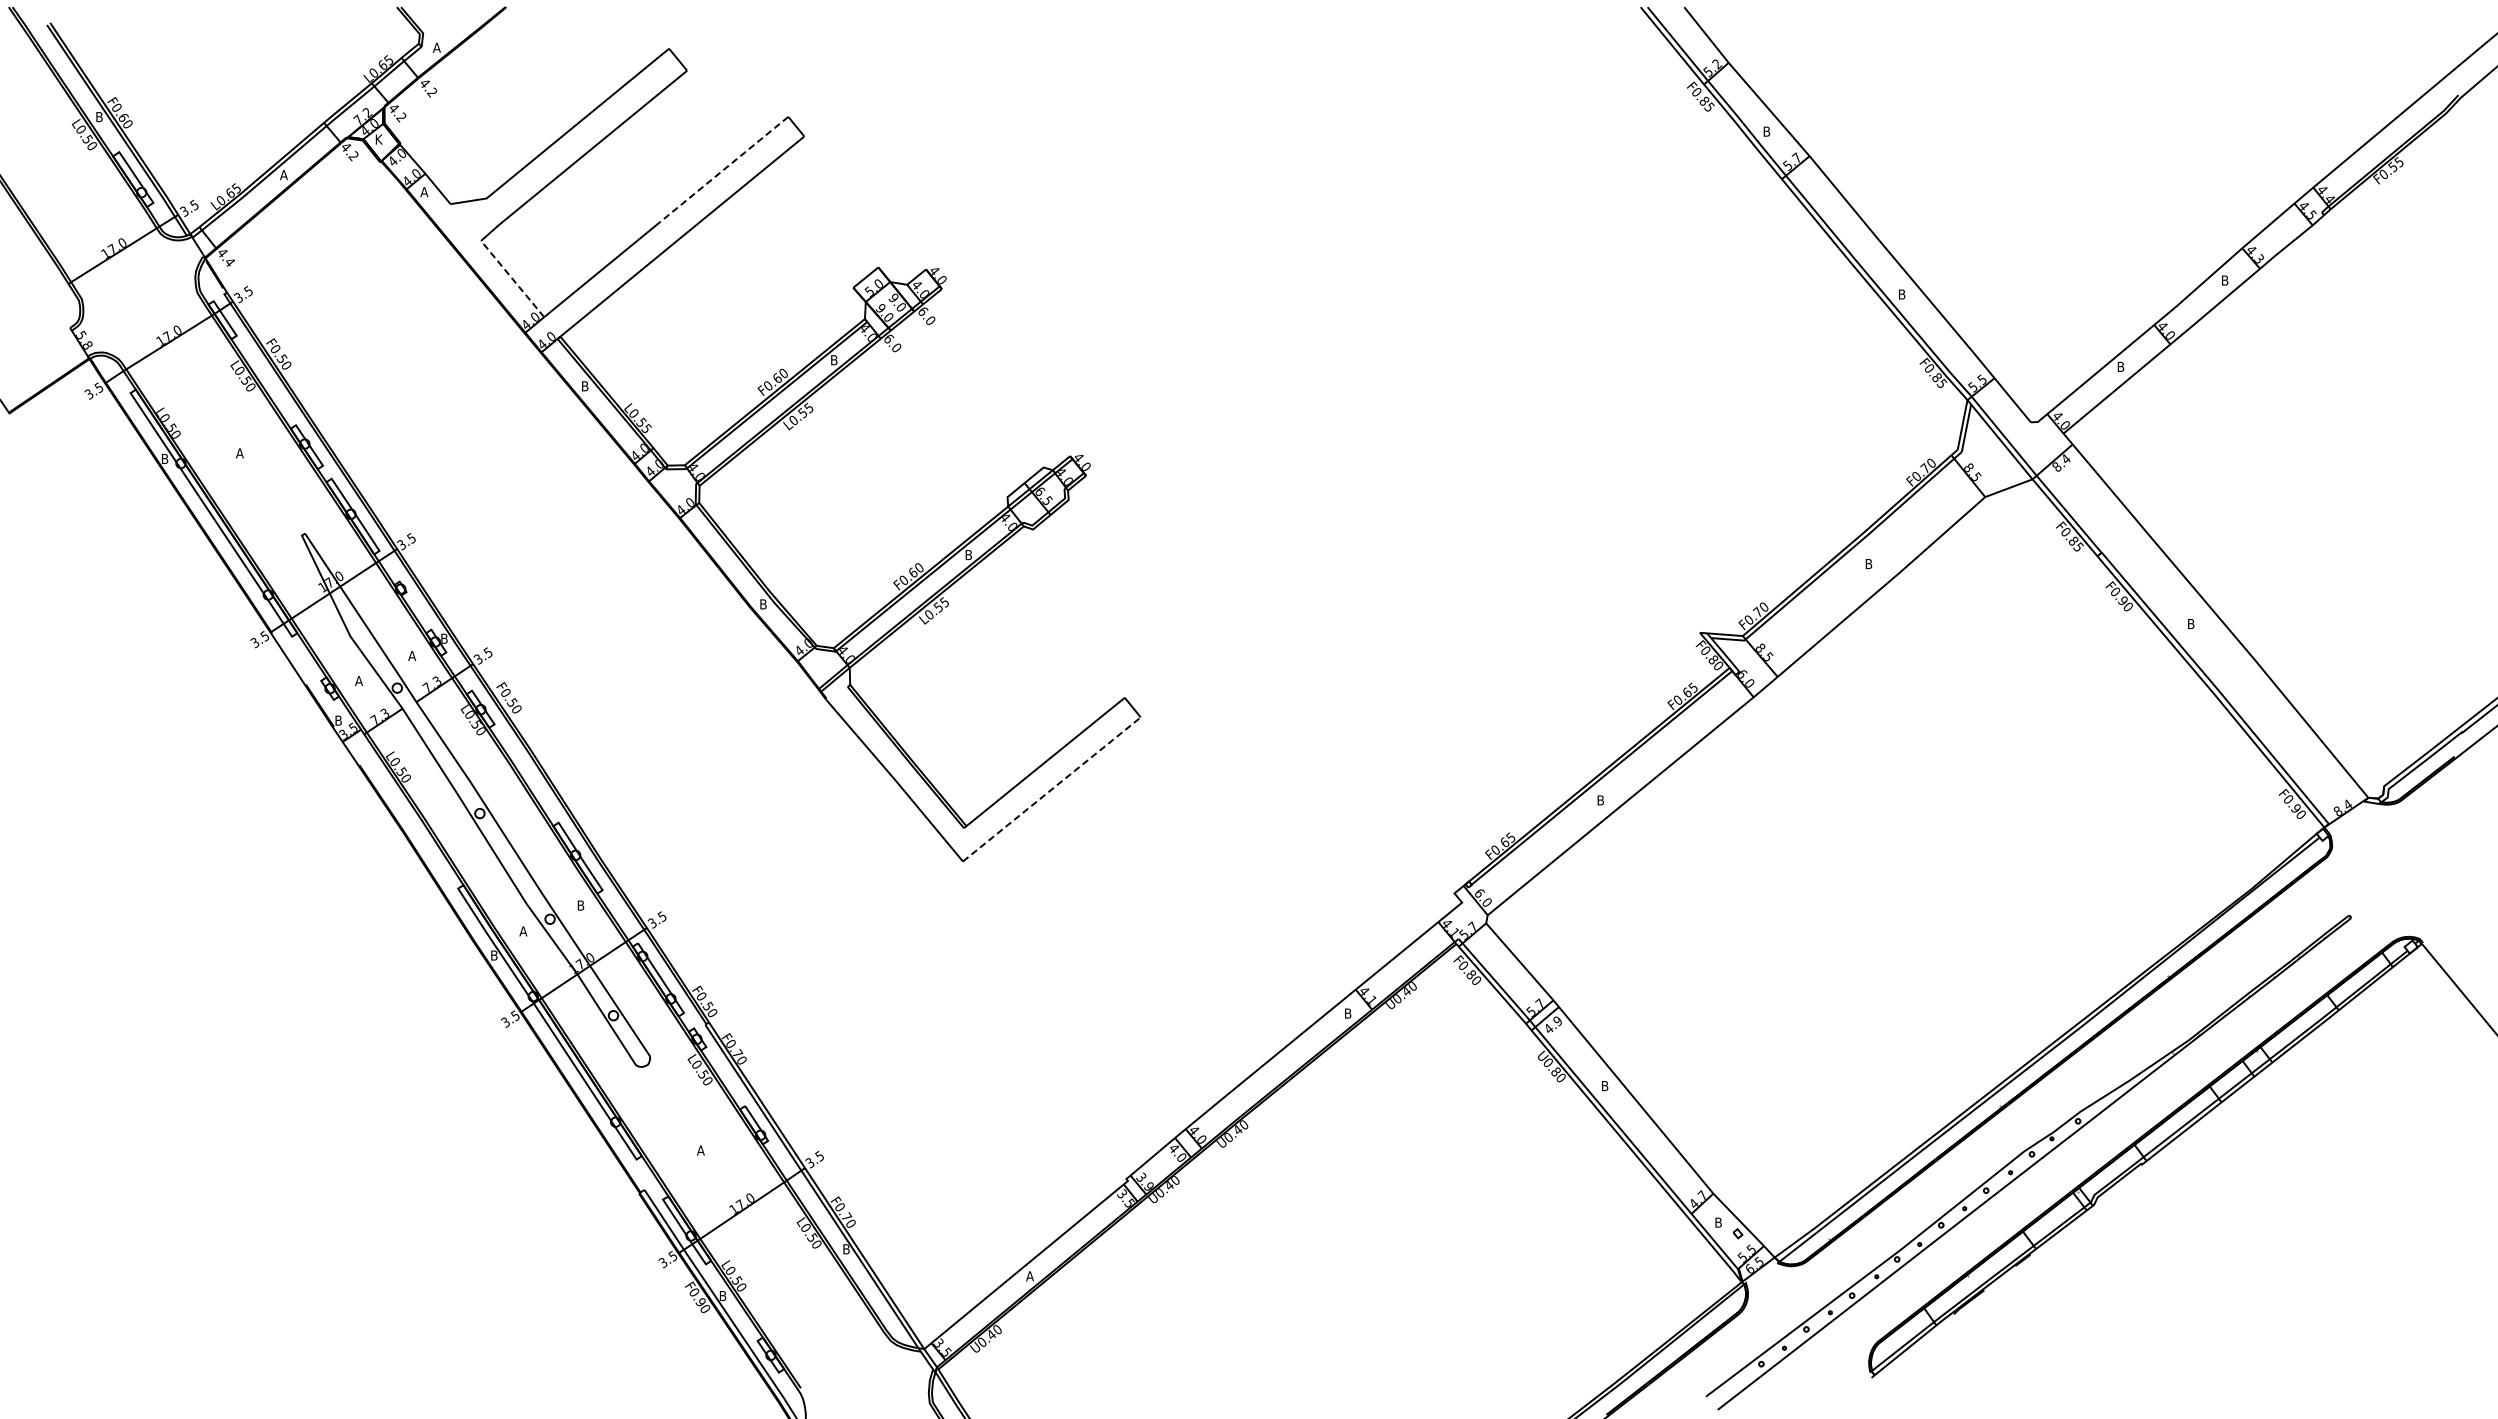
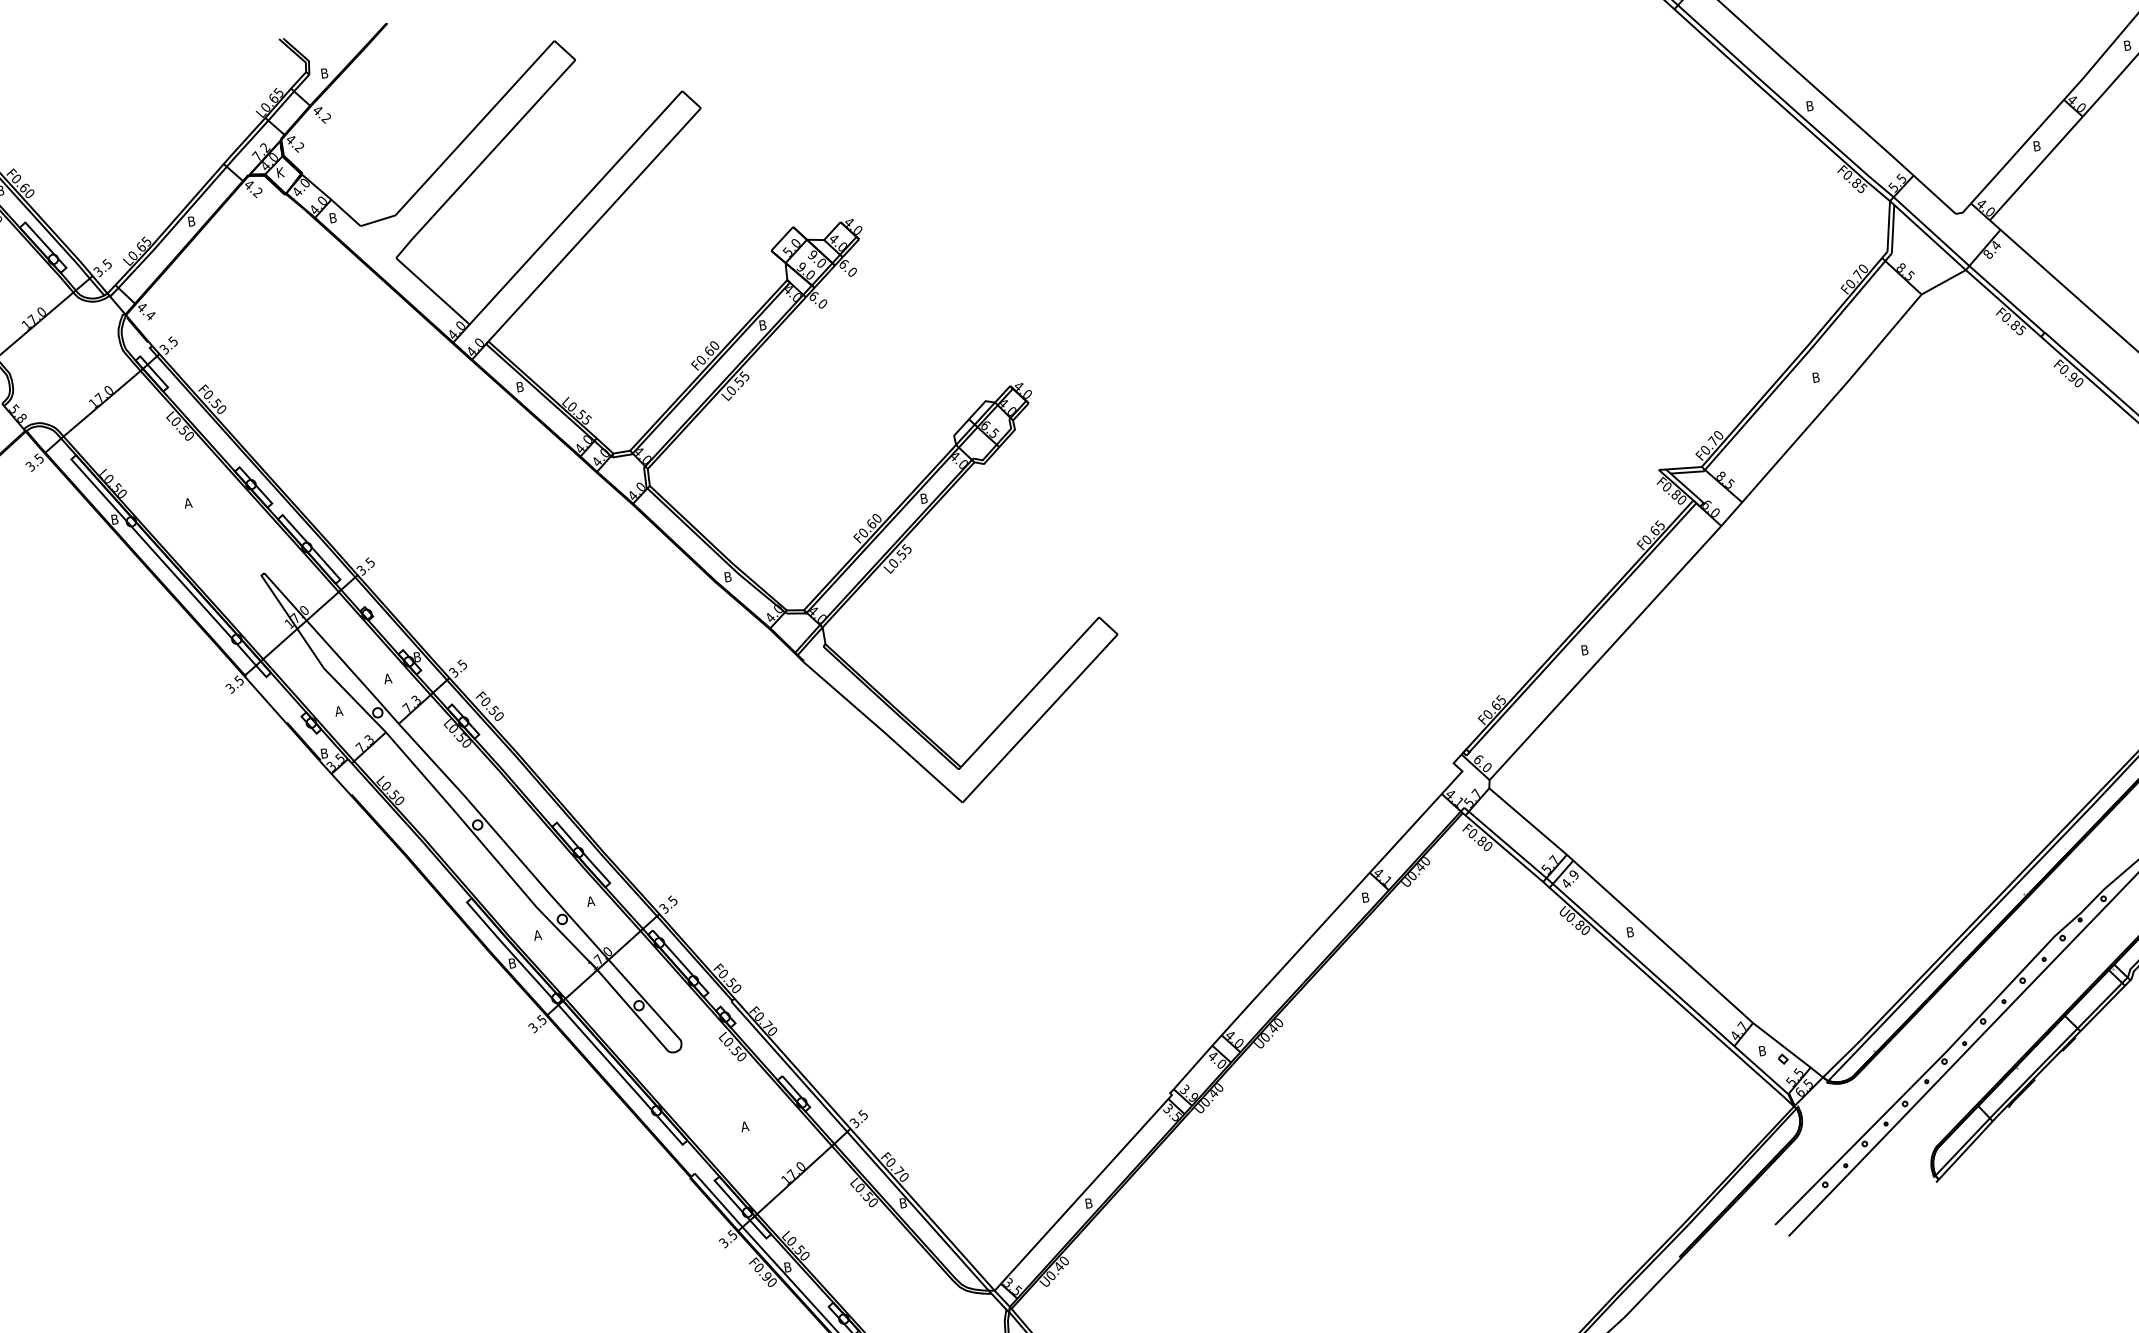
text: (436, 47) -> (324, 73), A -> B
line: (723, 170) -> (625, 153), dashed -> solid
text: (283, 175) -> (191, 221), A -> B
text: (424, 192) -> (333, 218), A -> B
line: (512, 279) -> (432, 291), dashed -> solid
line: (1052, 789) -> (1040, 718), dashed -> solid
text: (580, 905) -> (590, 901), B -> A
text: (1029, 1276) -> (1088, 1203), A -> B

